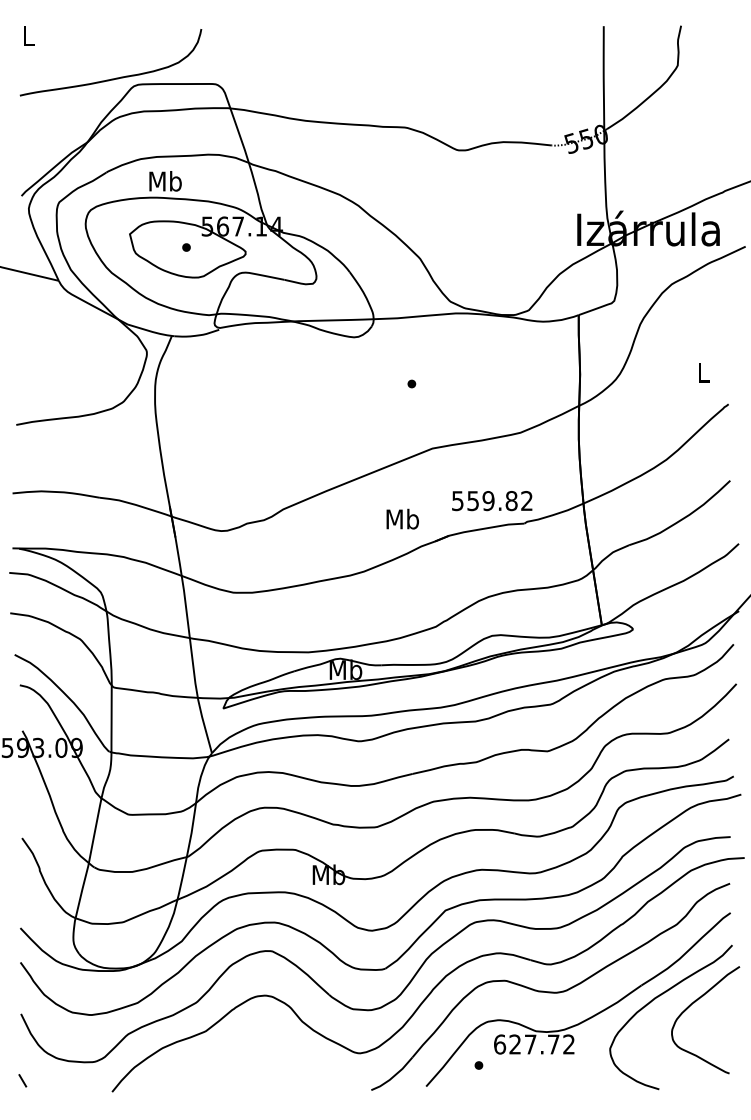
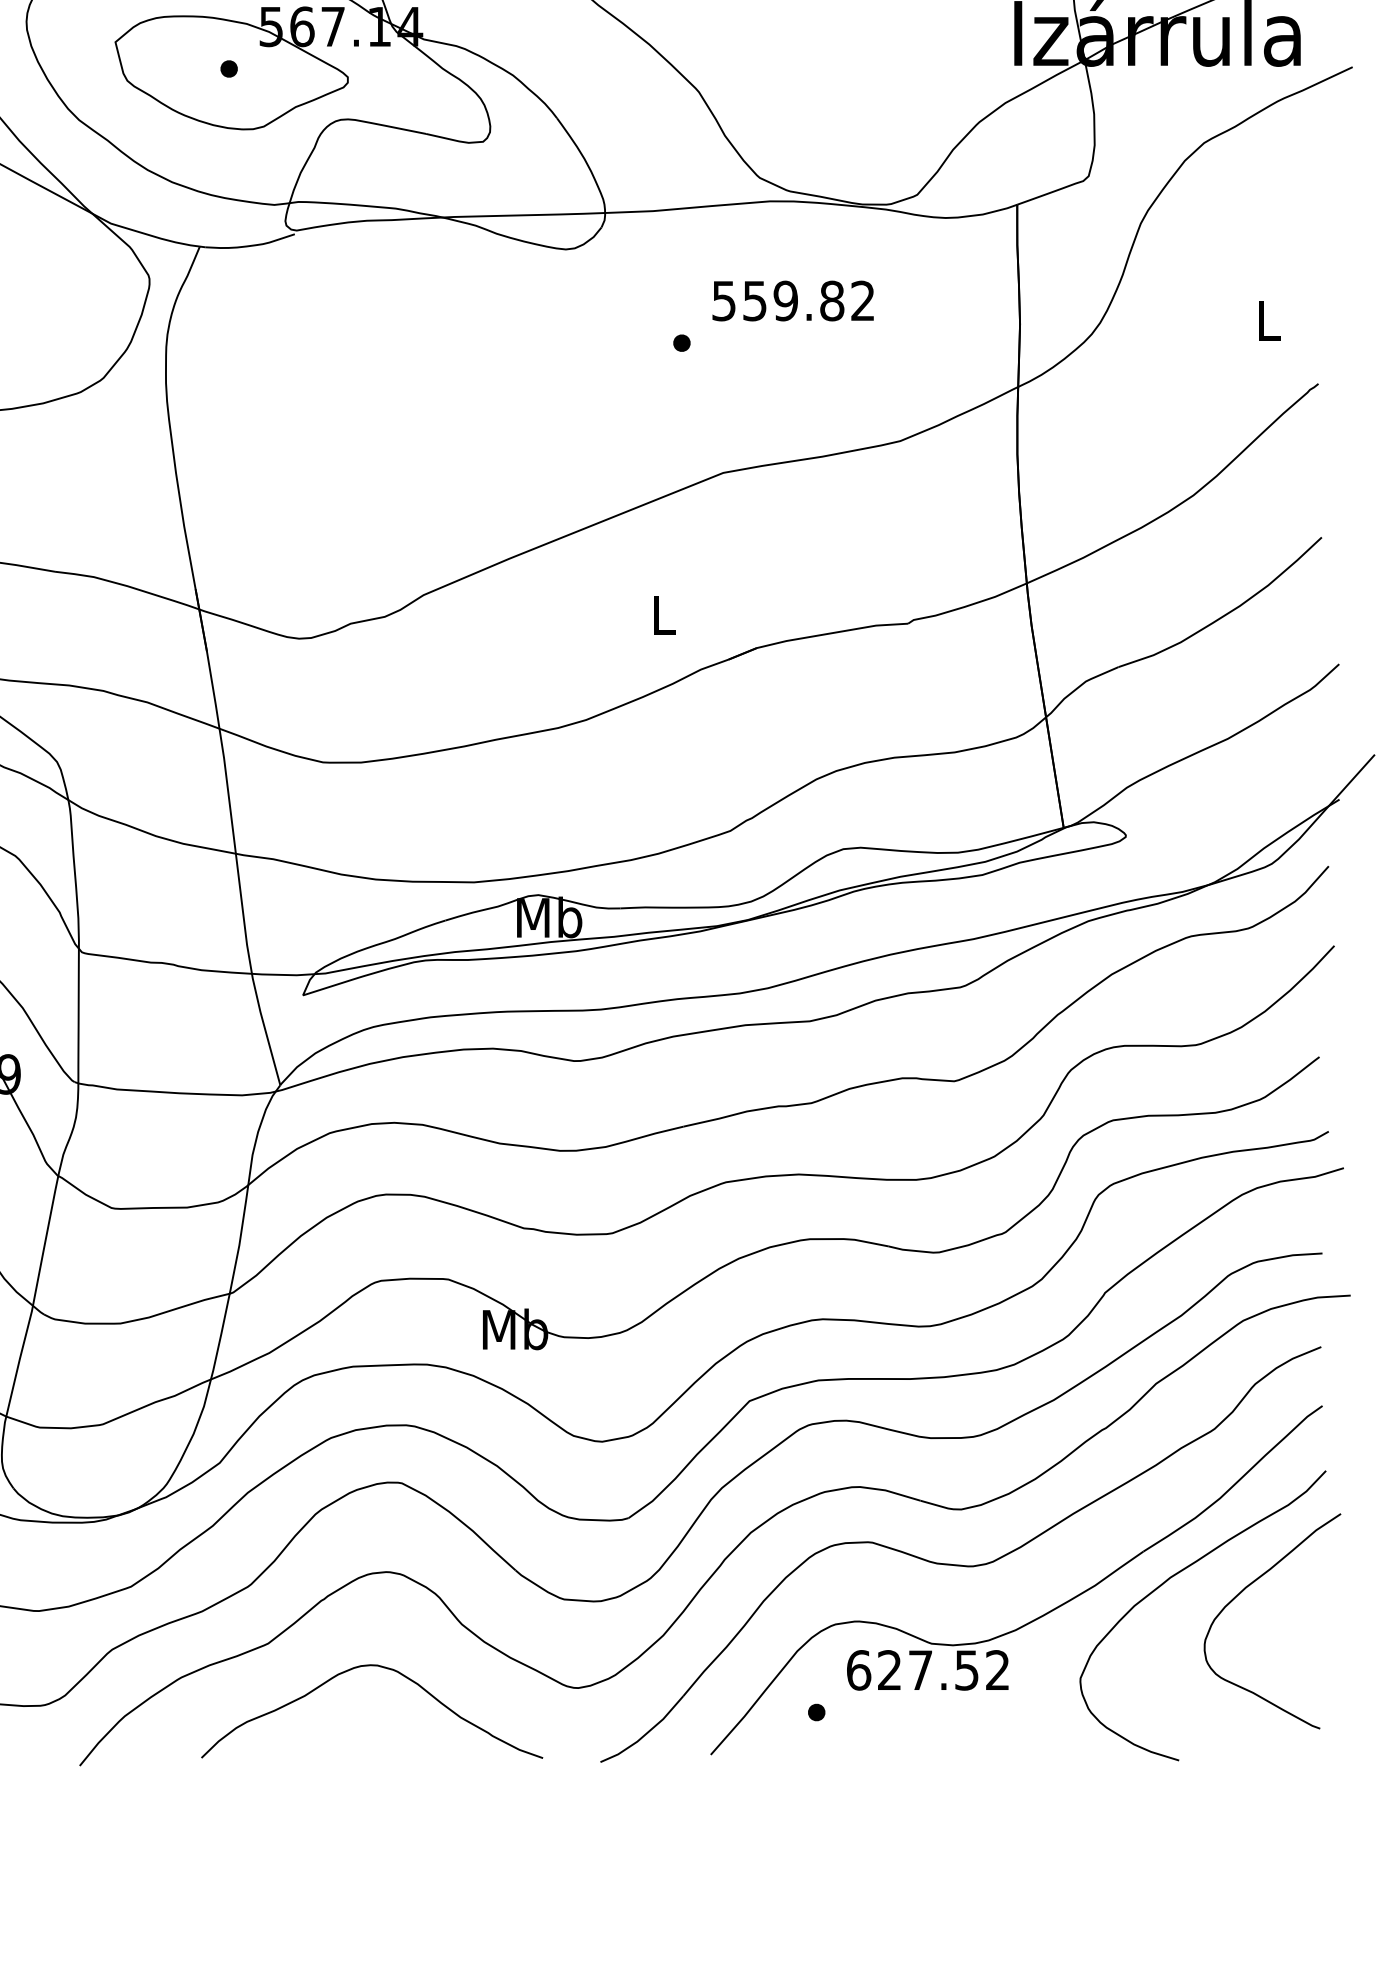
text: (492, 501) -> (793, 301), moved
text: (402, 518) -> (663, 613), Mb -> L
curve: (264, 1044) -> (385, 1670), added
text: (553, 1044) -> (966, 1670), 627.72 -> 627.52

